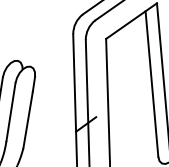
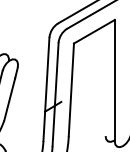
line: (151, 83) -> (105, 80), removed

